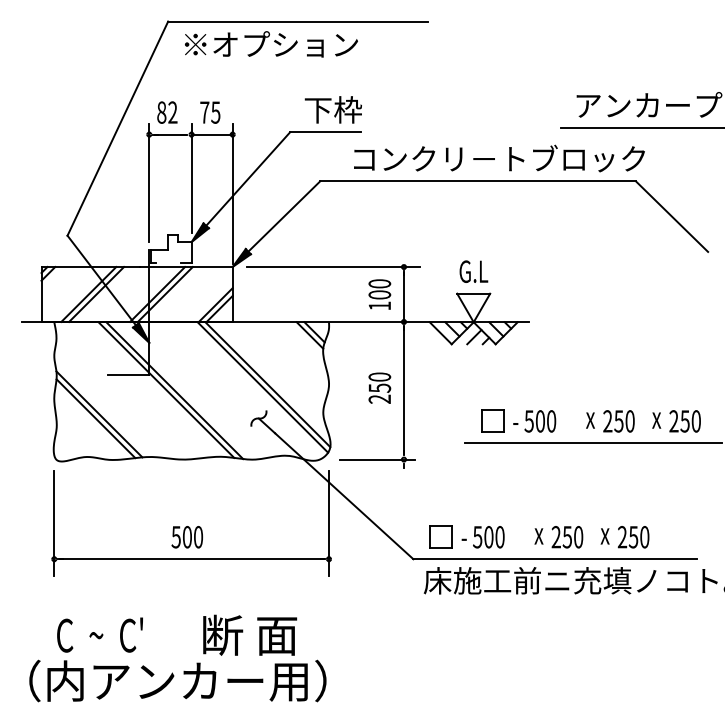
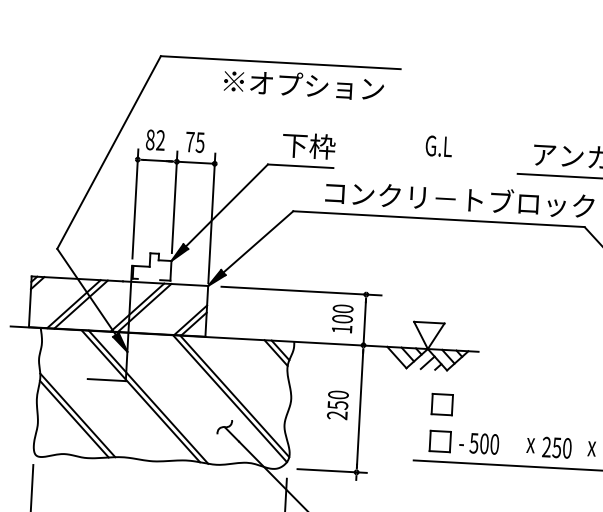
text: (271, 44) -> (304, 85), moved
text: (473, 271) -> (438, 146), moved
part: (492, 380) -> (442, 403), added

